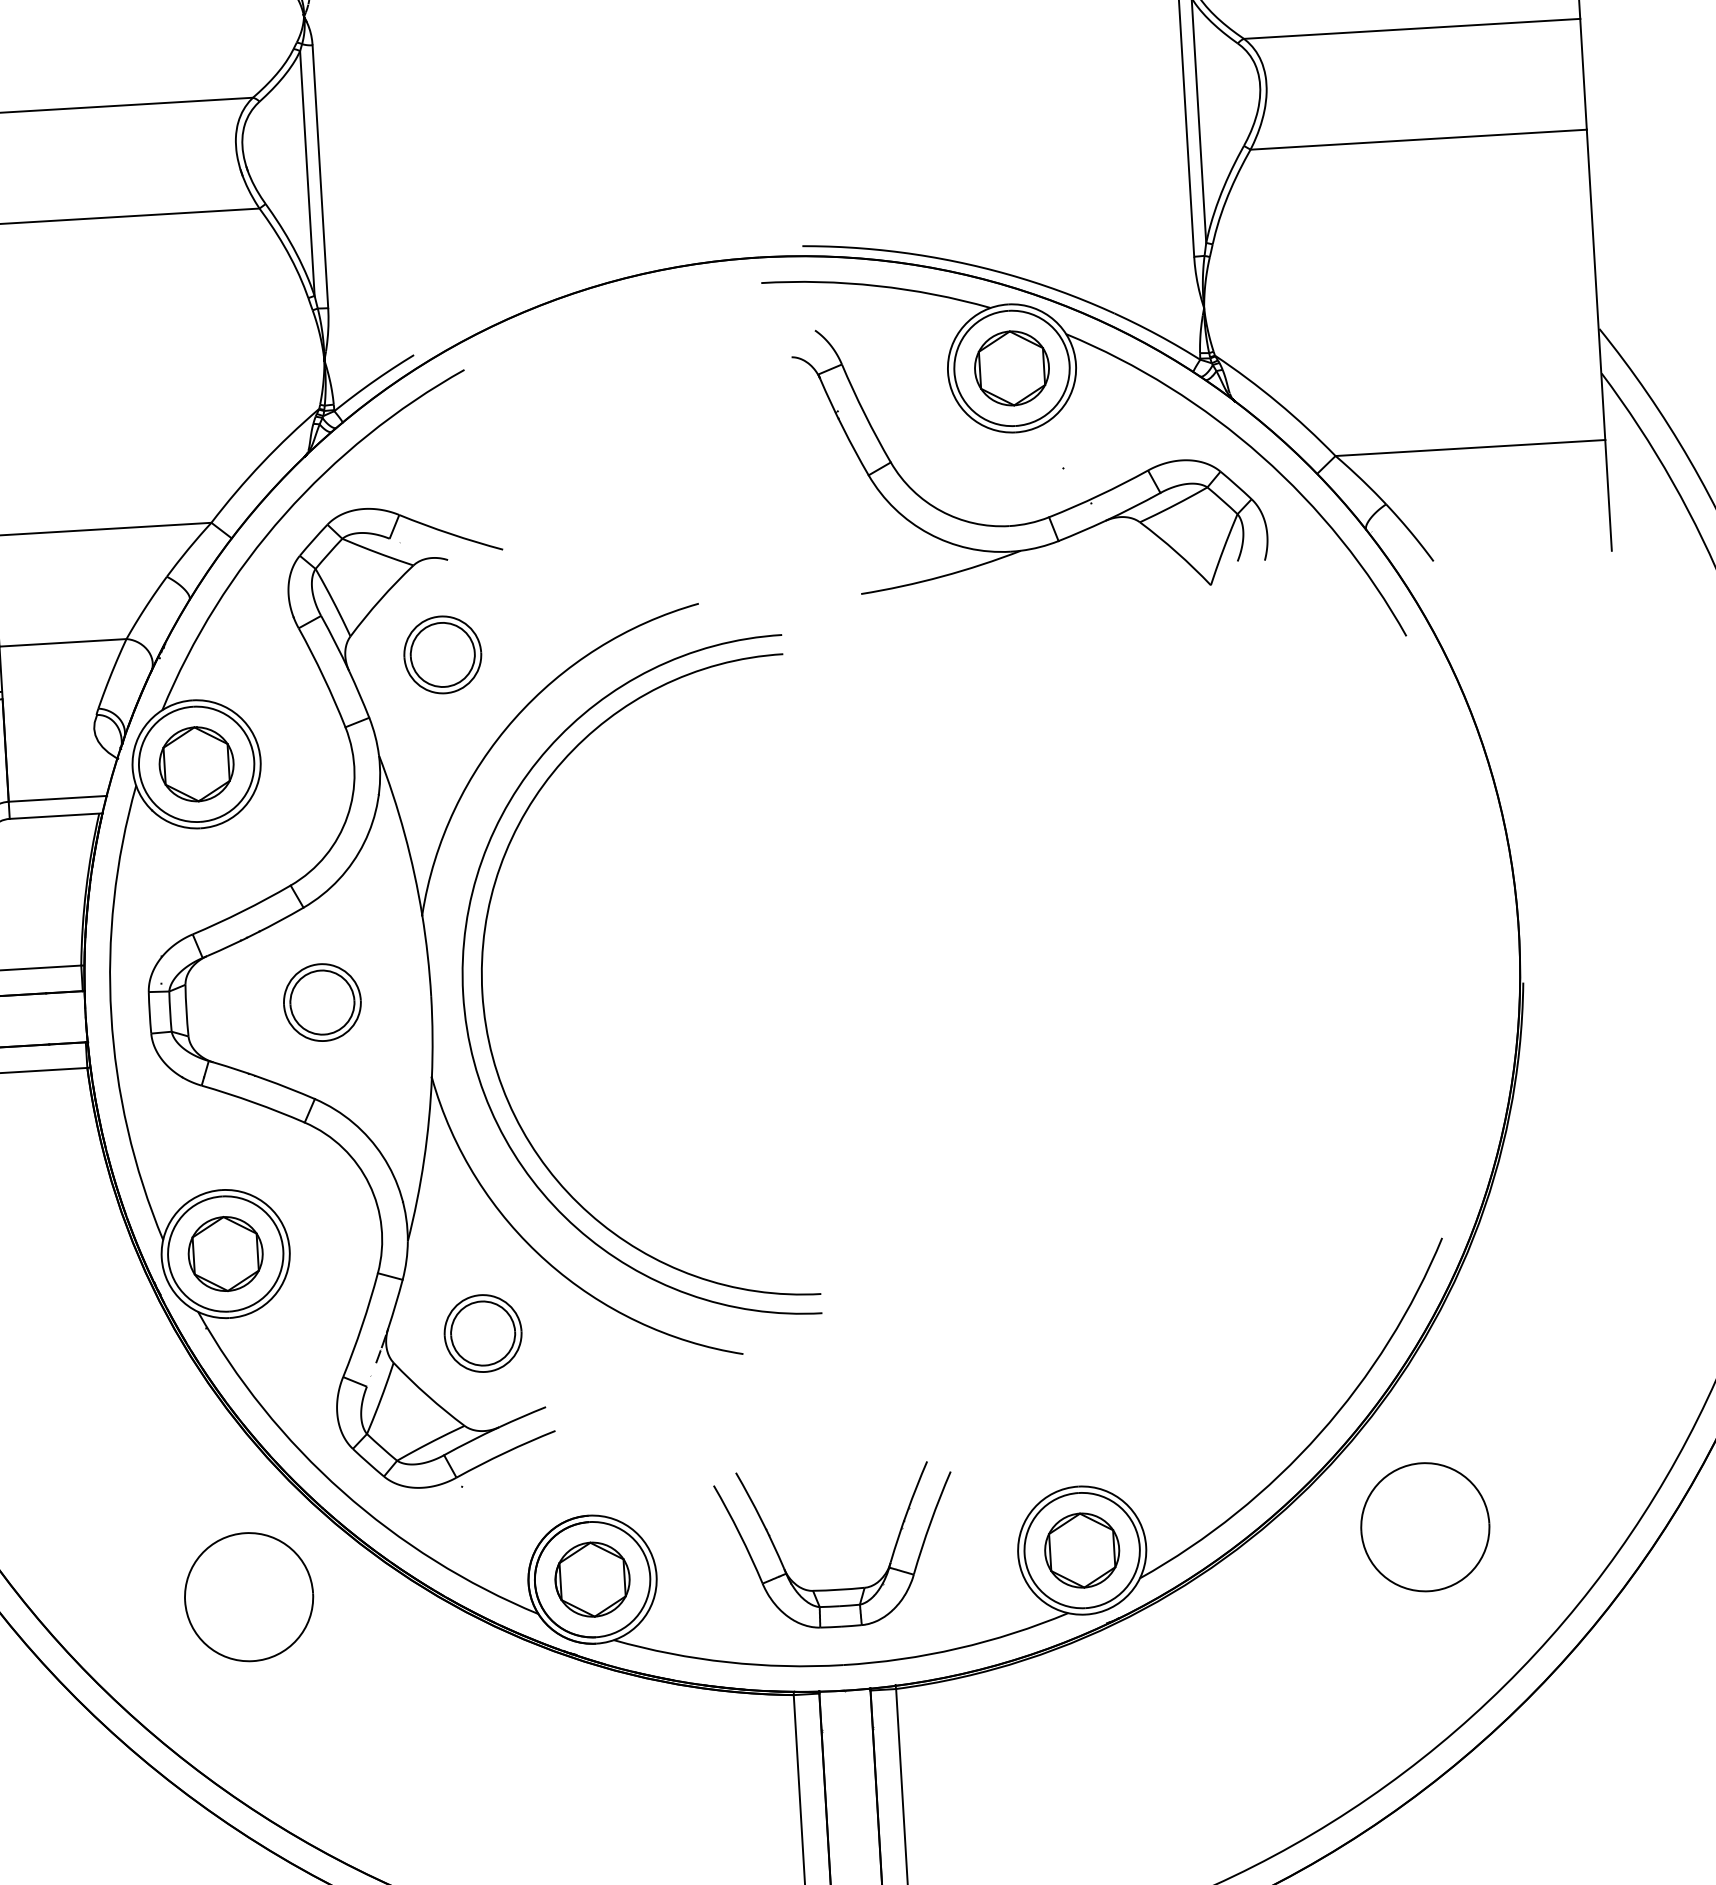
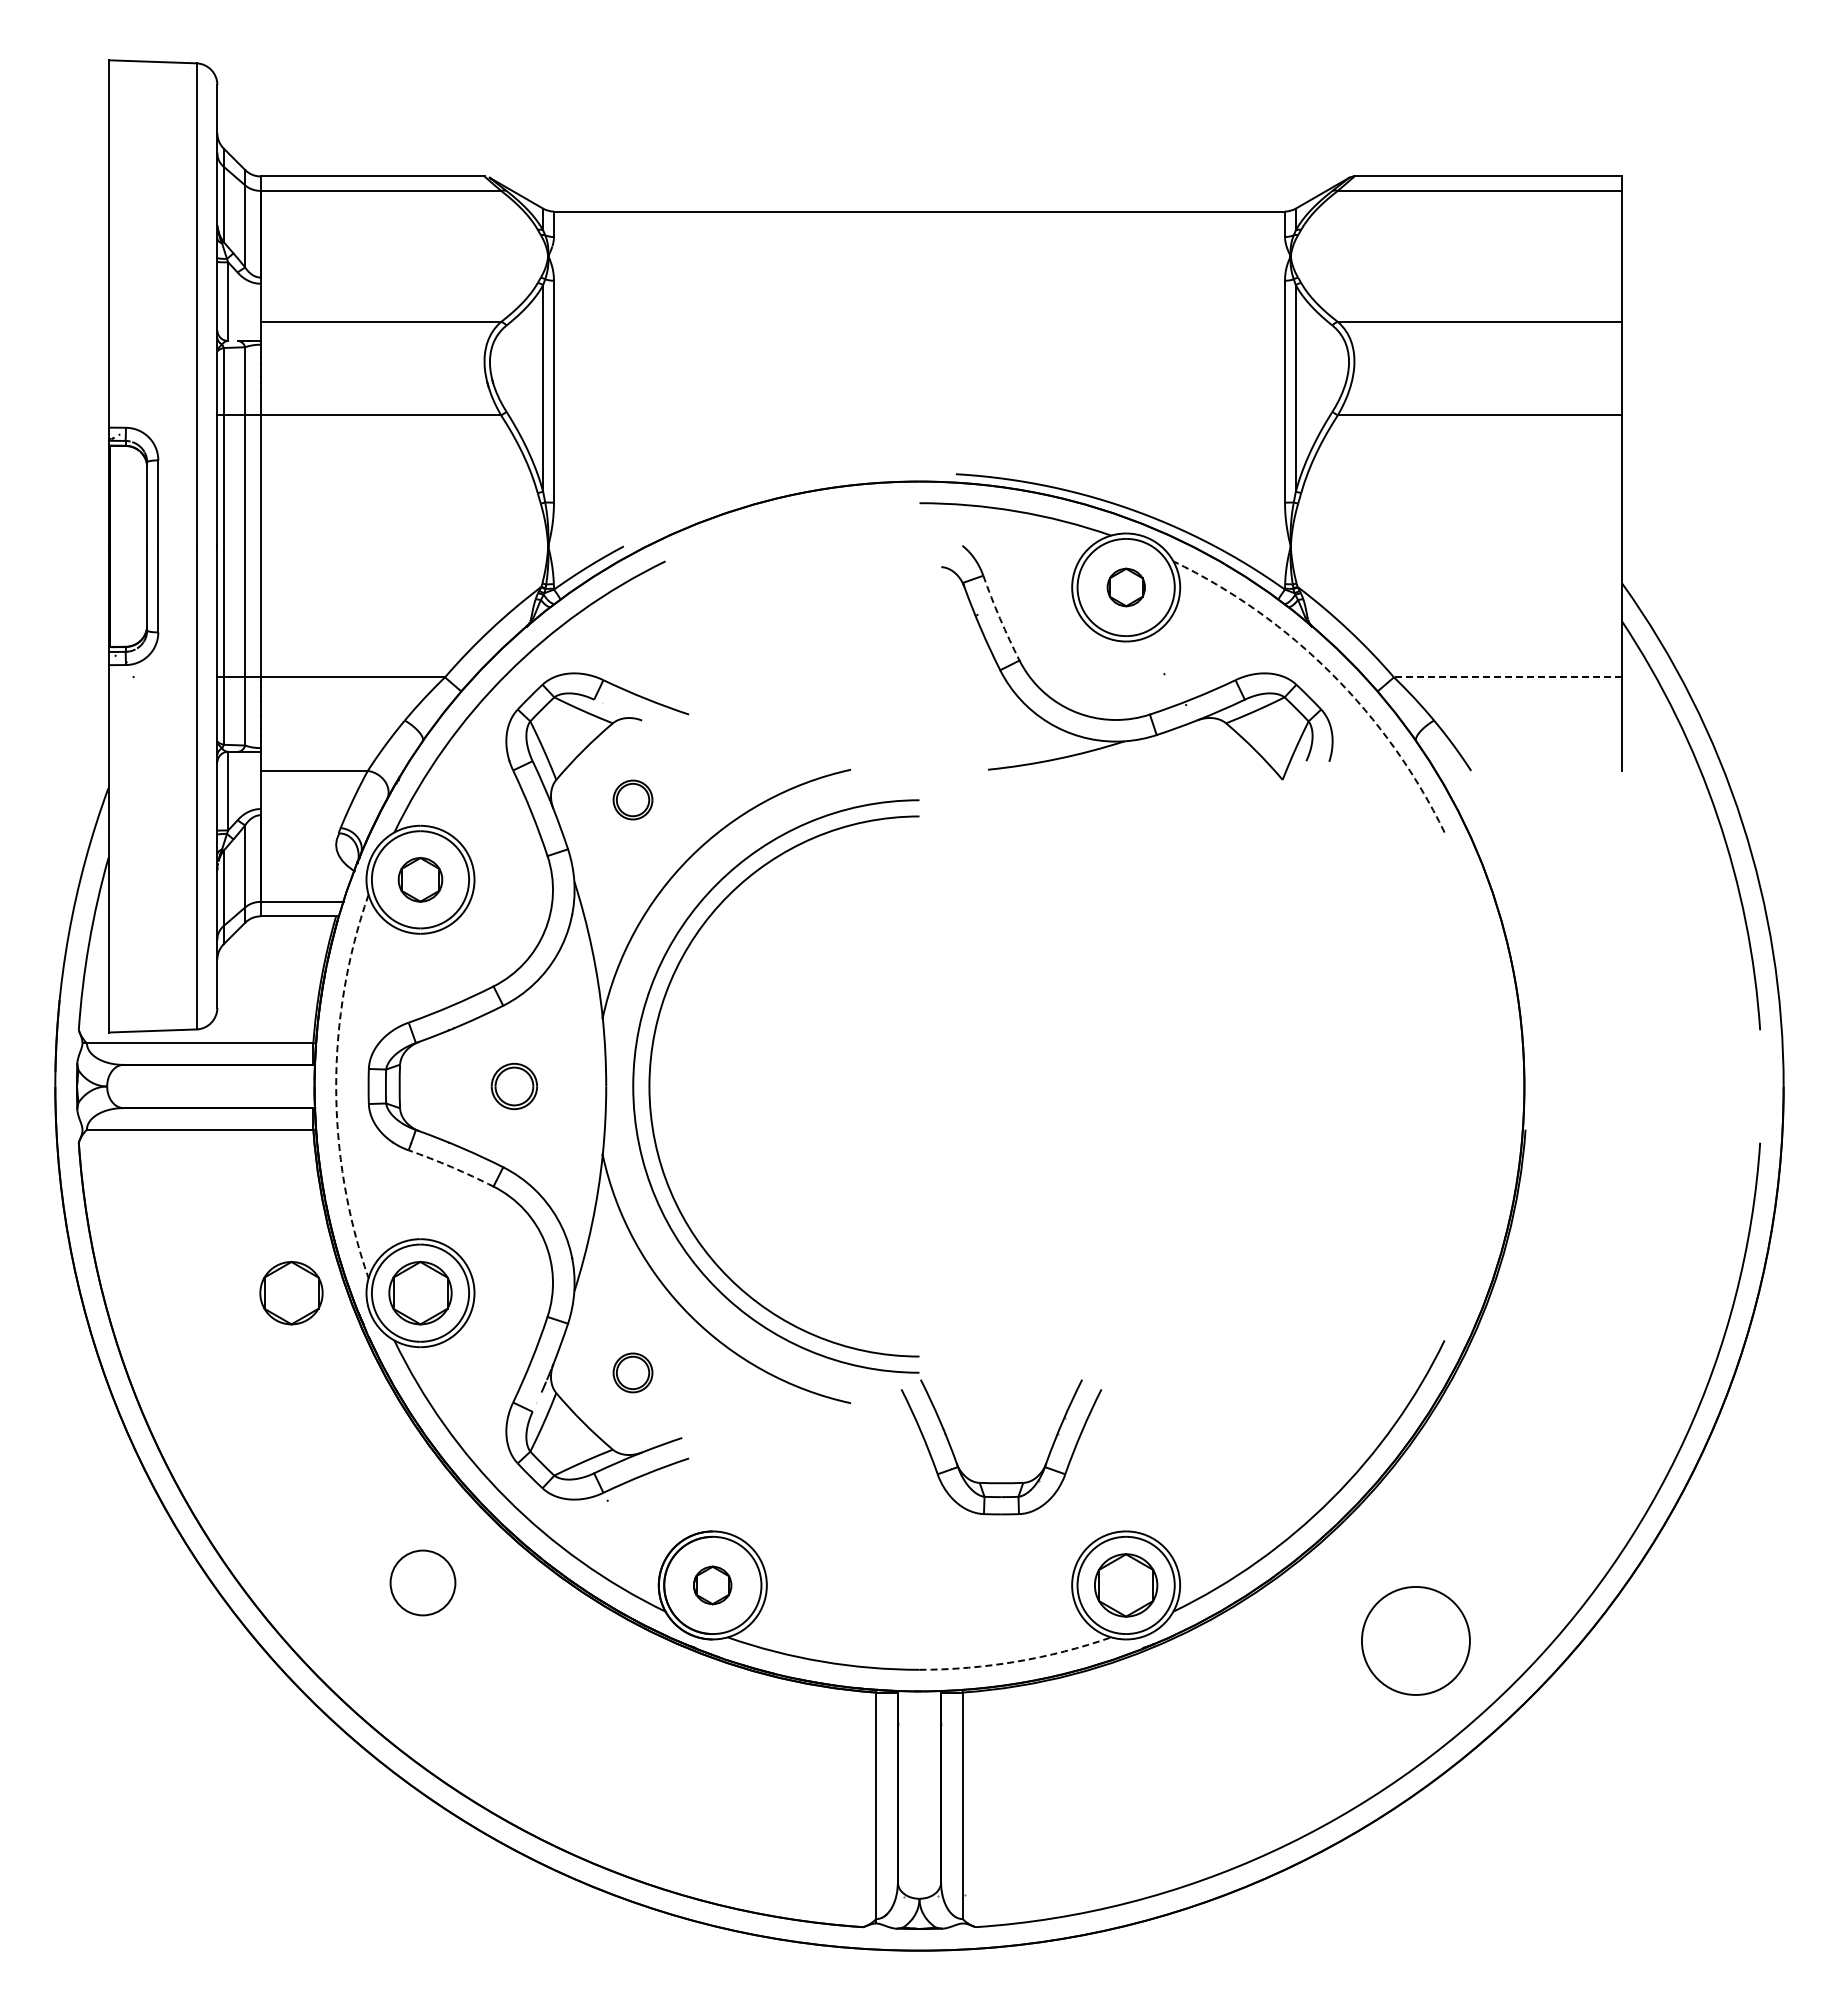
part: (1012, 368) -> (1126, 587), size x0.6
arc: (865, 413) -> (1000, 618), solid -> dashed
line: (1470, 448) -> (1507, 677), solid -> dashed
arc: (1261, 457) -> (1331, 674), solid -> dashed
part: (442, 654) -> (632, 799), size x0.6
part: (196, 763) -> (420, 879), size x0.7
part: (322, 1002) -> (514, 1086), size x0.7
arc: (111, 1015) -> (336, 1086), solid -> dashed
arc: (253, 1102) -> (451, 1167), solid -> dashed
part: (72, 1262) -> (291, 1292), added
part: (482, 1333) -> (632, 1372), size x0.6
part: (1424, 1526) -> (1415, 1640), moved
part: (592, 1579) -> (712, 1585), size x0.6
part: (838, 1588) -> (1001, 1482), moved
part: (248, 1596) -> (422, 1582), size x0.6
arc: (957, 1648) -> (1016, 1661), solid -> dashed

